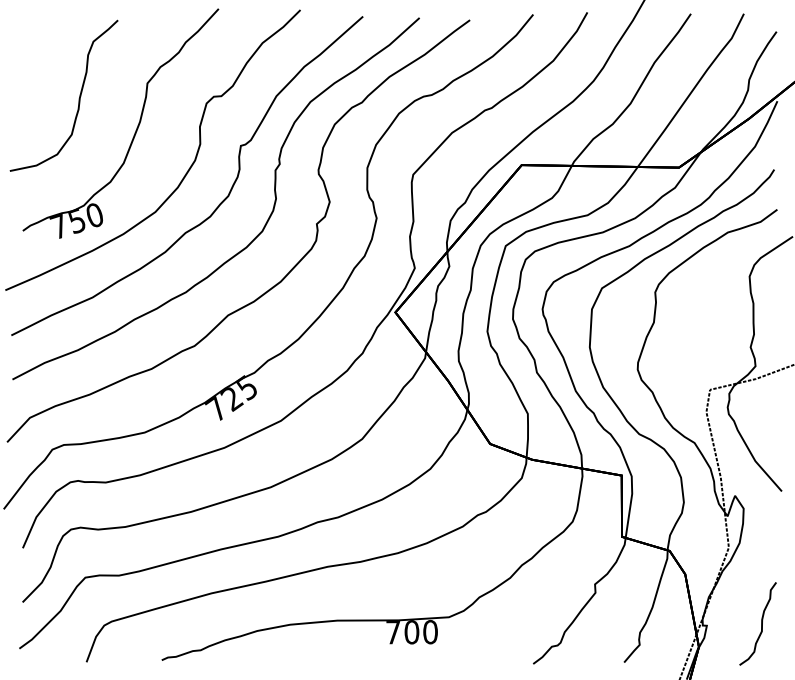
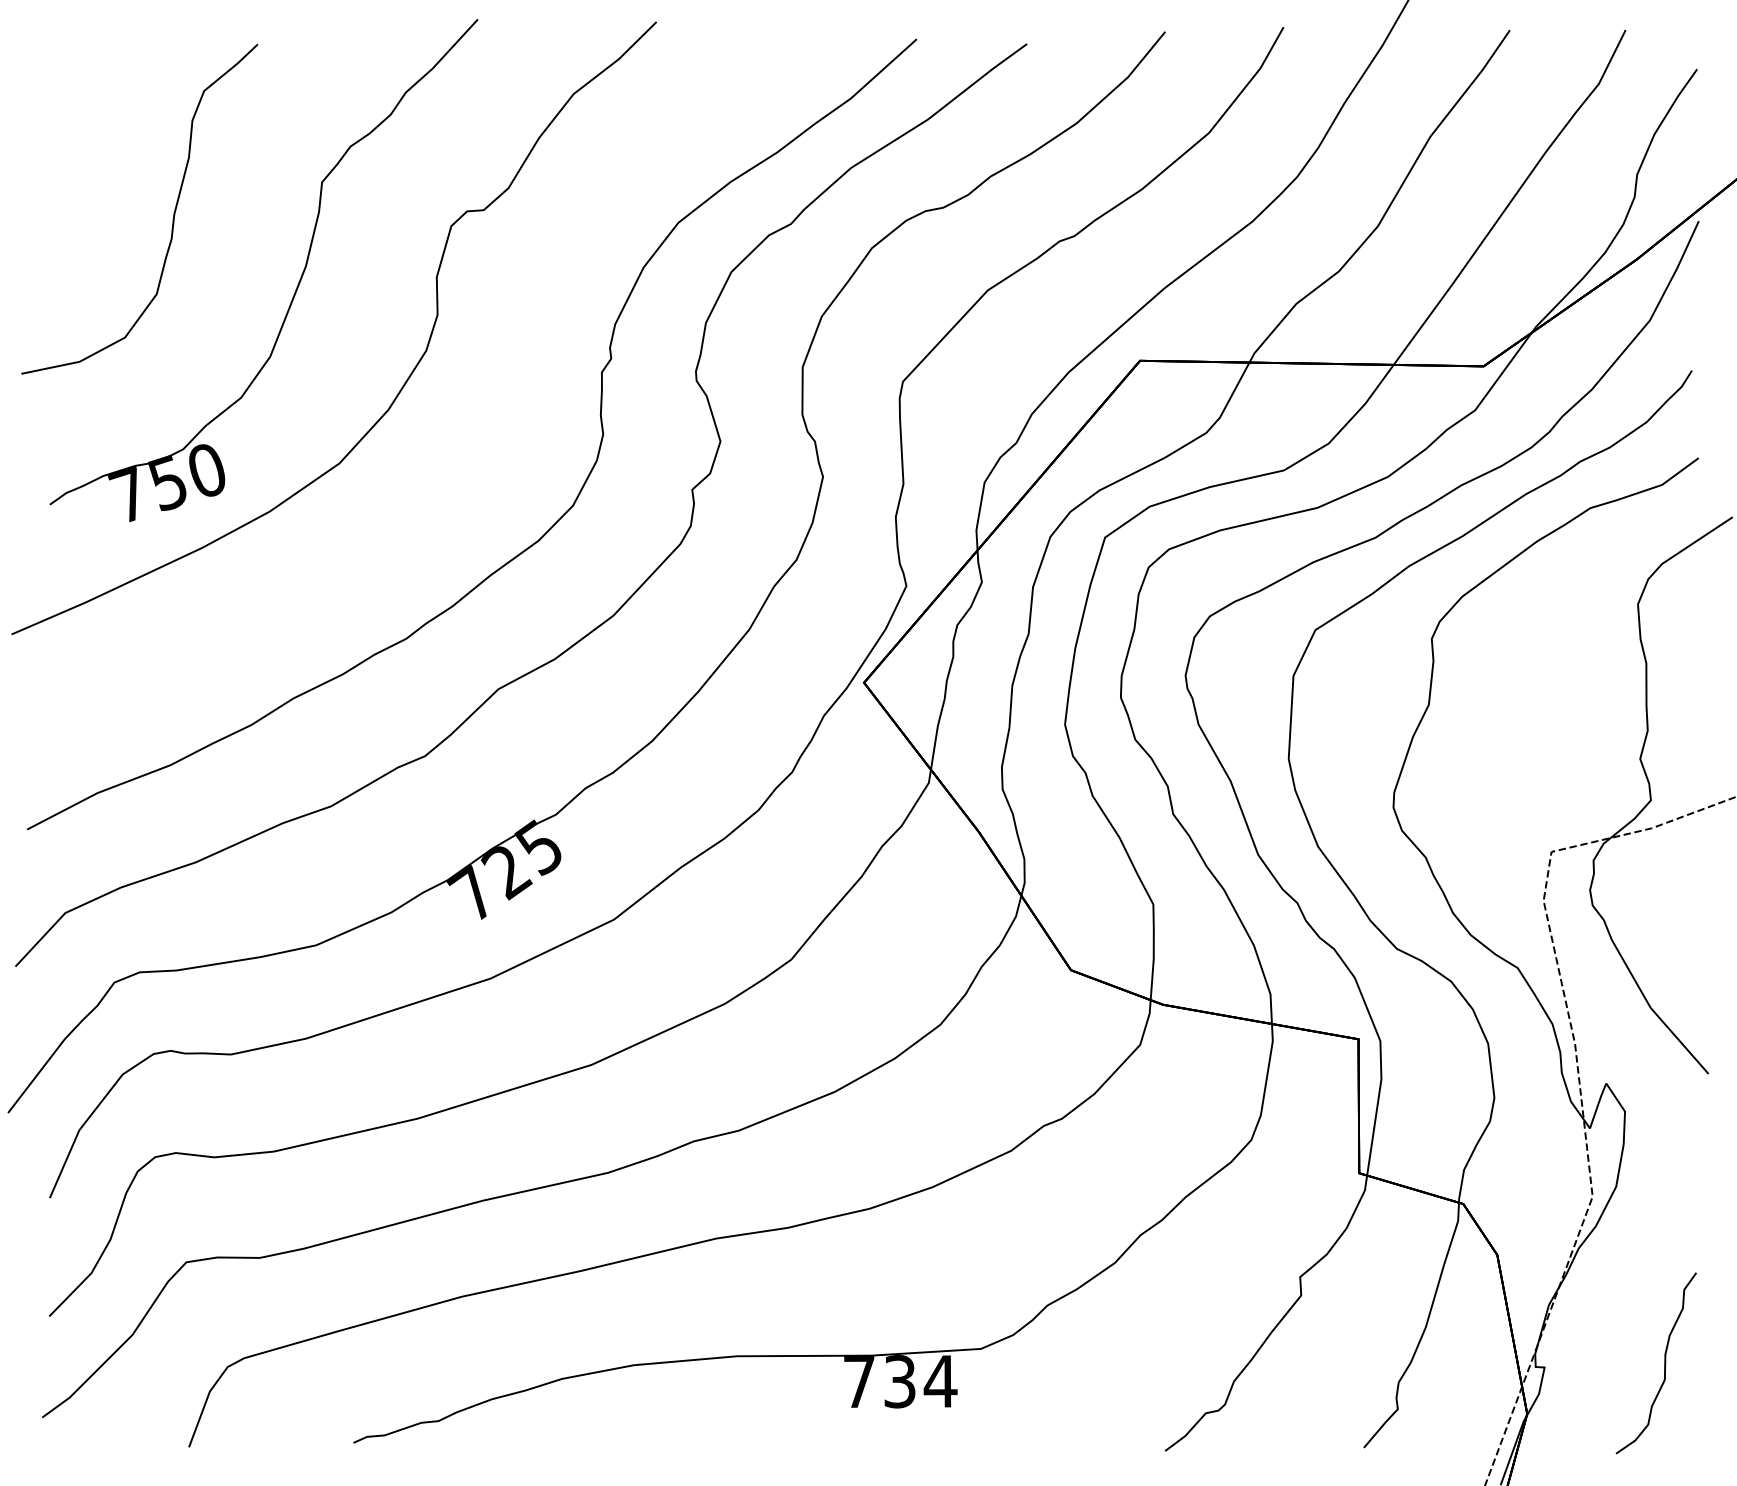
part: (219, 203) -> (479, 444), removed
text: (421, 632) -> (920, 1382), 700 -> 734

